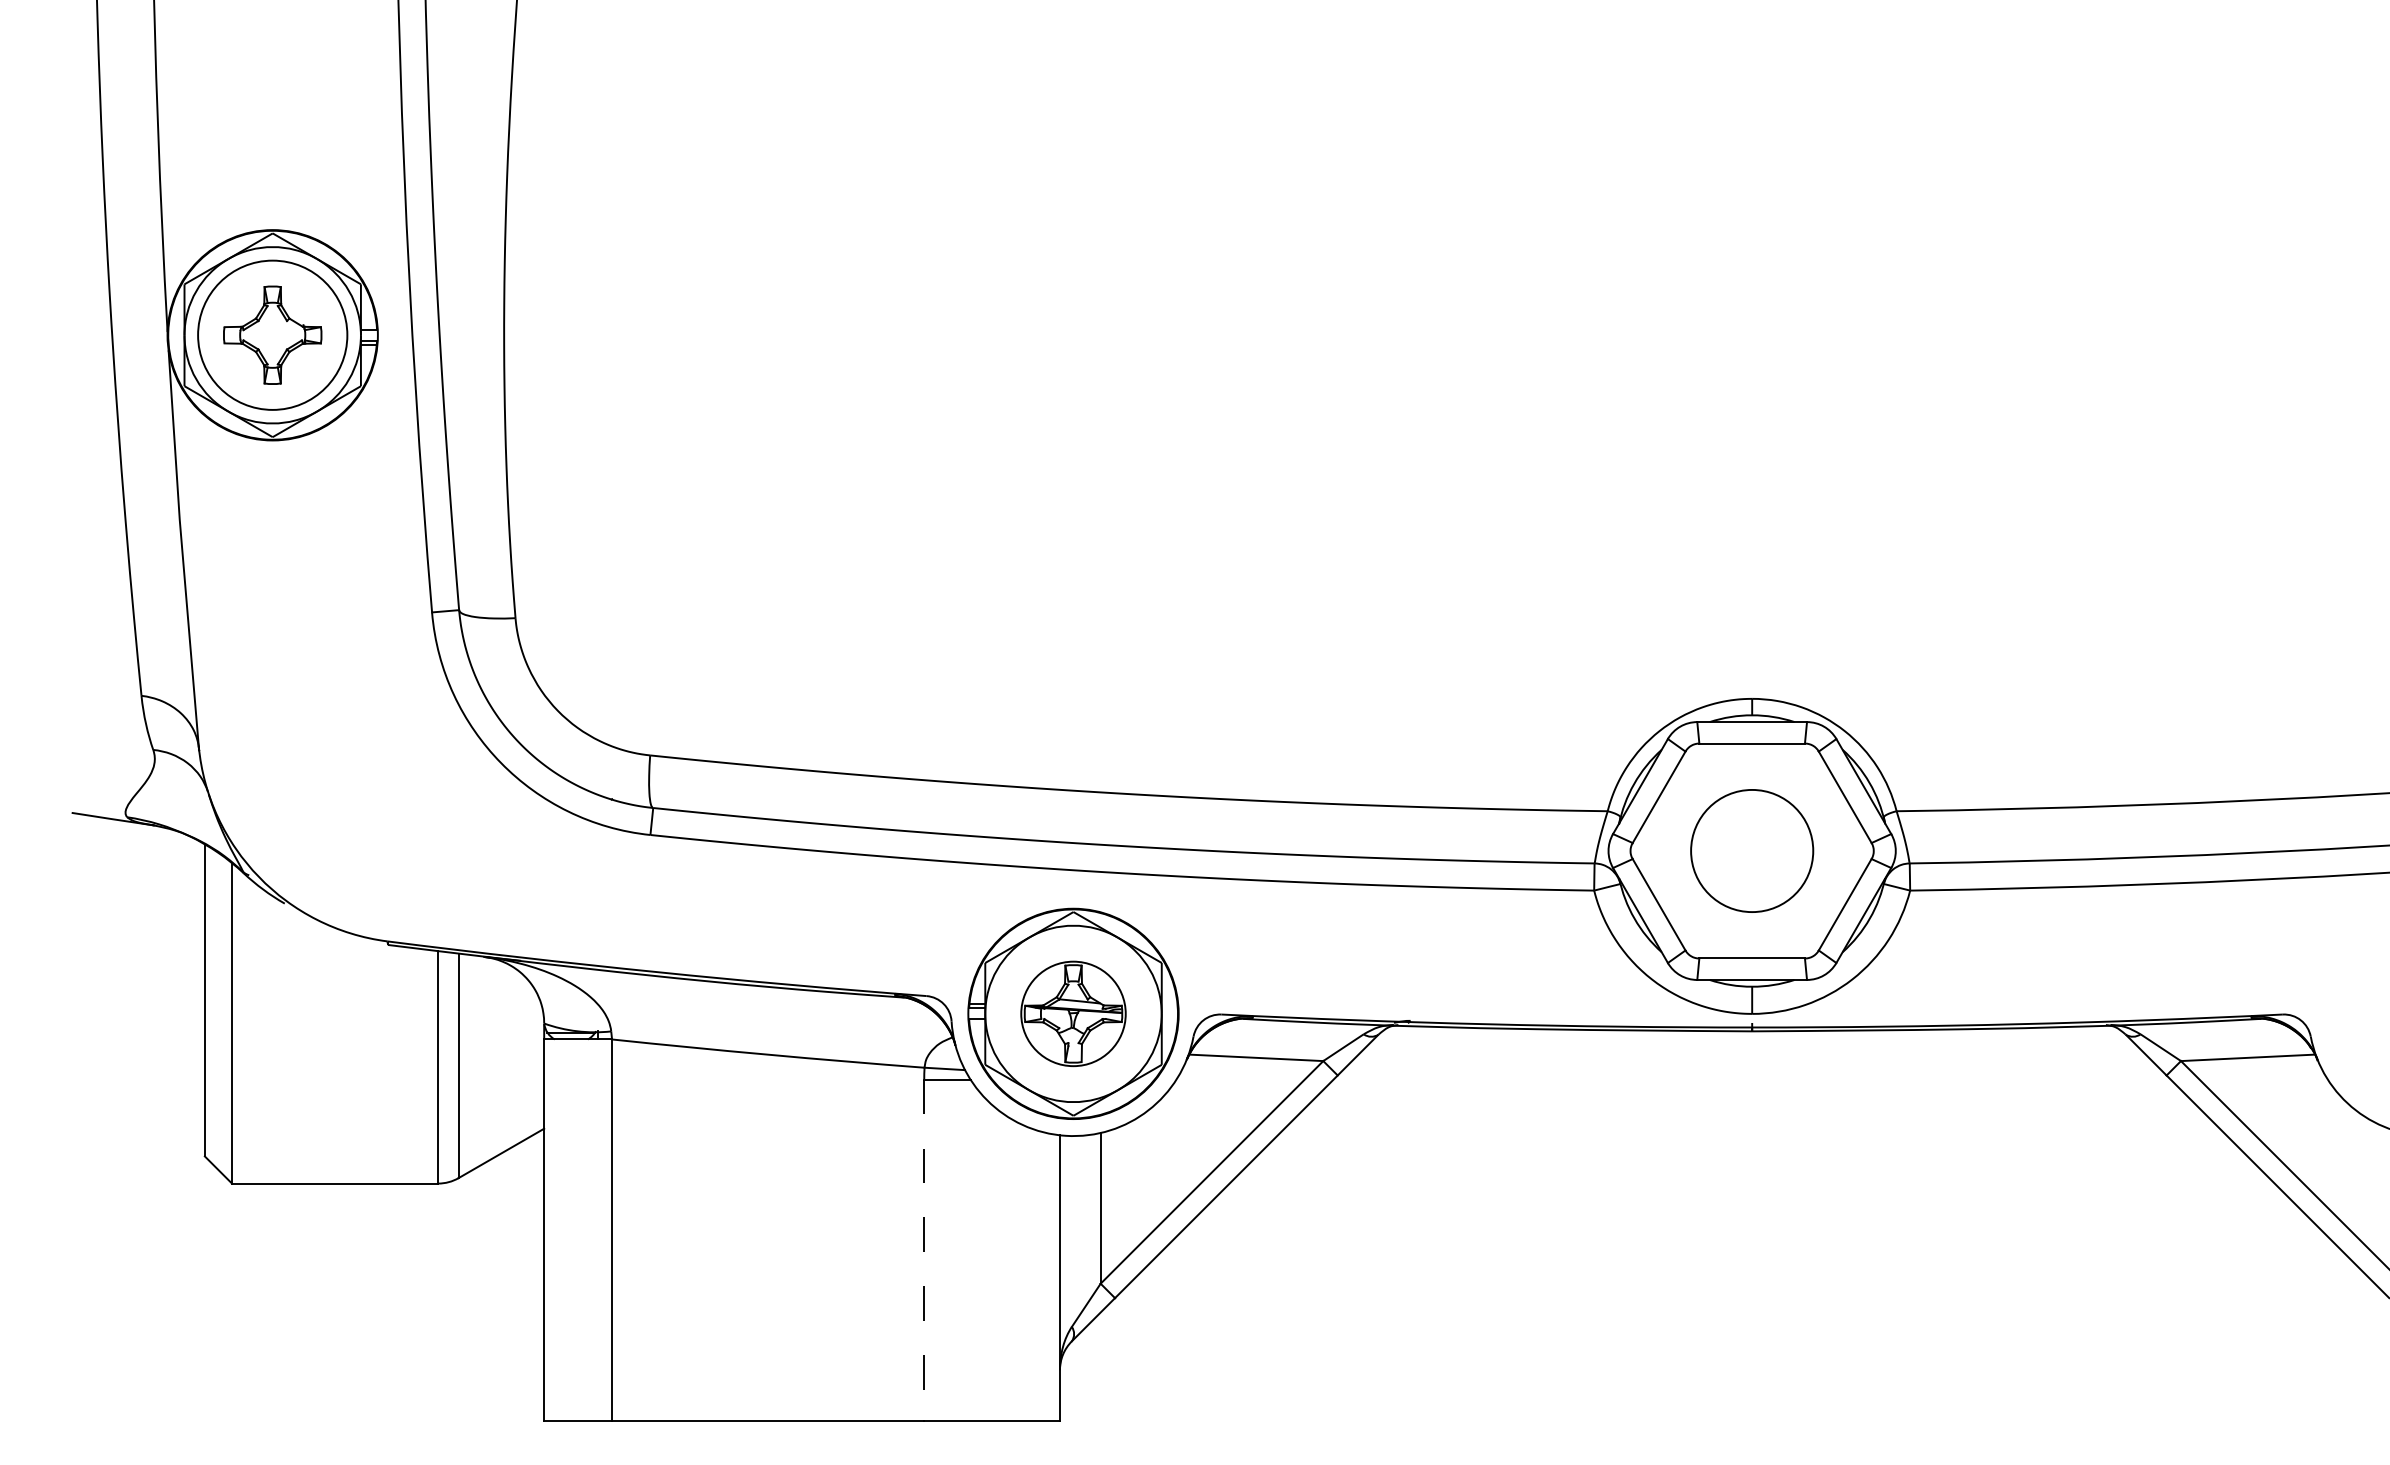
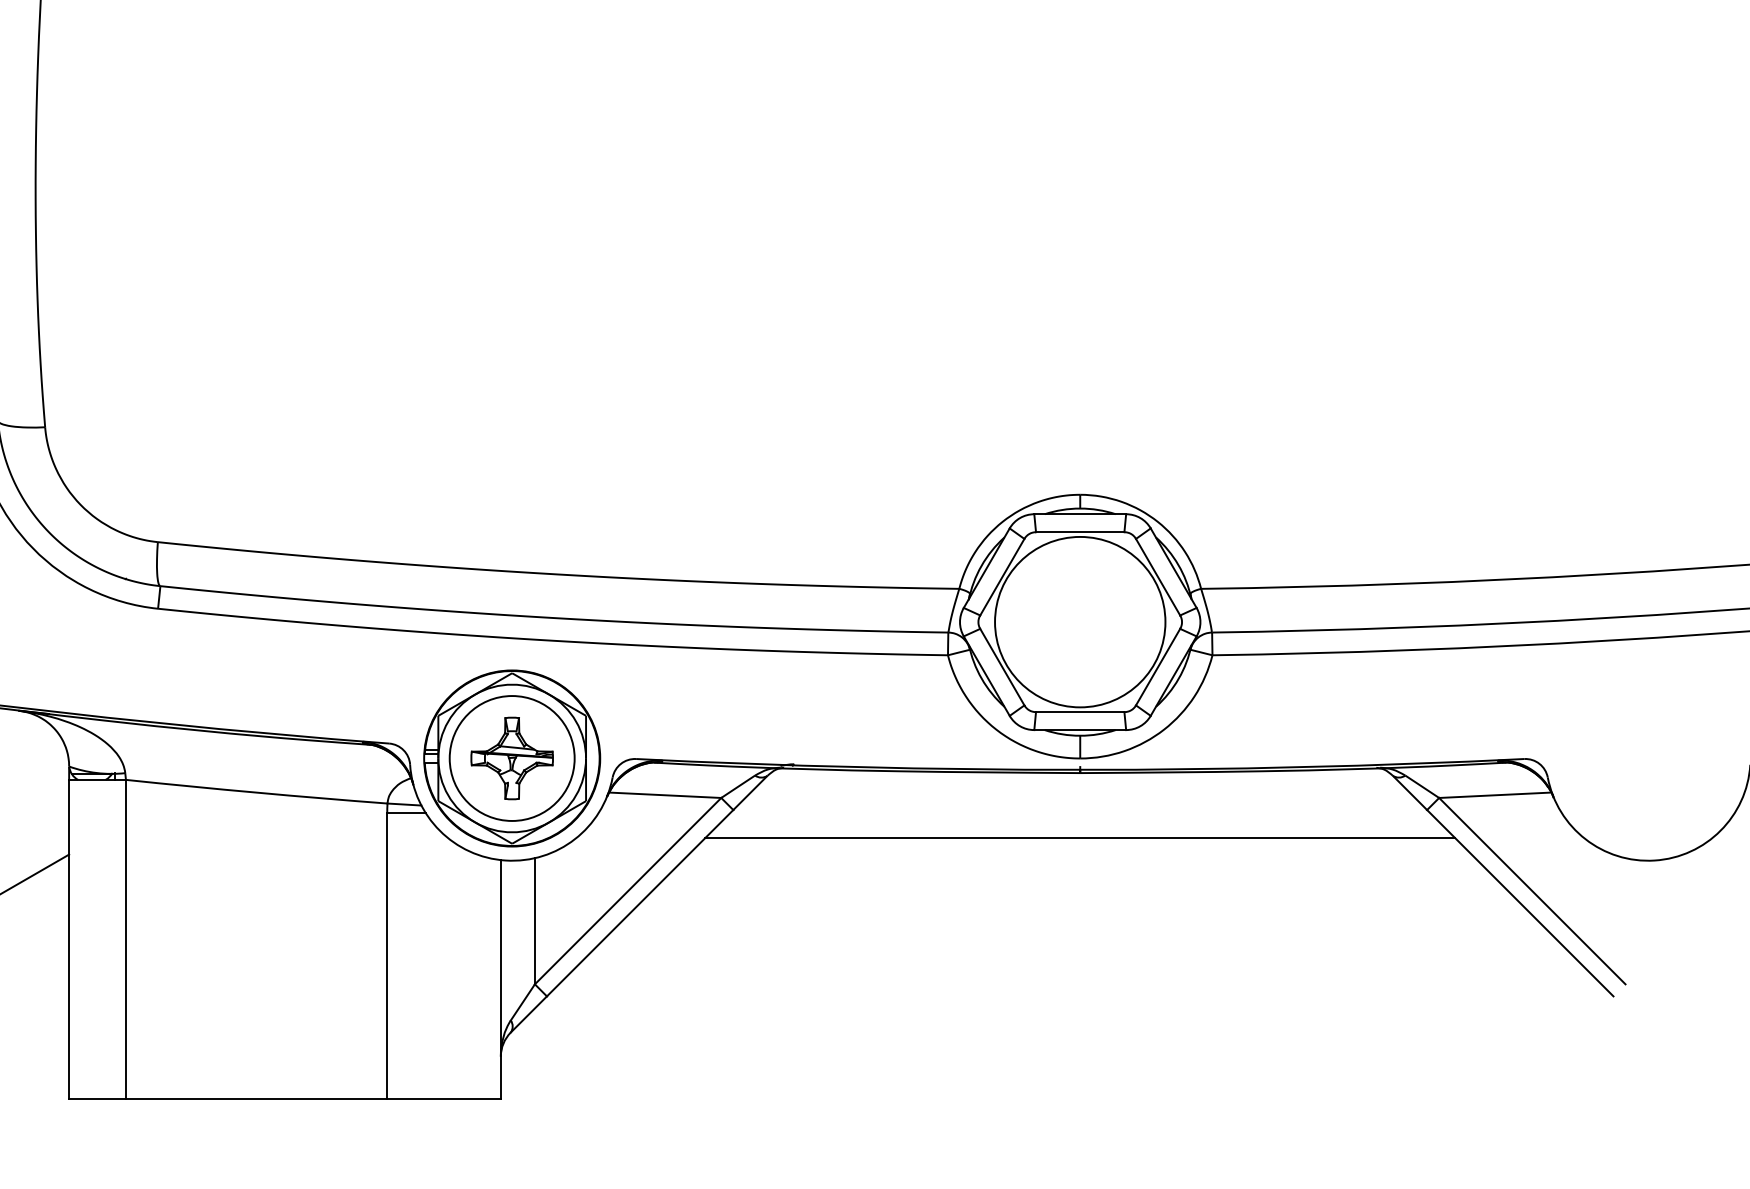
circle: (1751, 850) -> (1079, 621), size x1.67
circle: (1073, 1013) -> (512, 758), size x1.43
line: (1752, 1108) -> (1080, 837), added
line: (924, 1250) -> (387, 956), dashed -> solid

